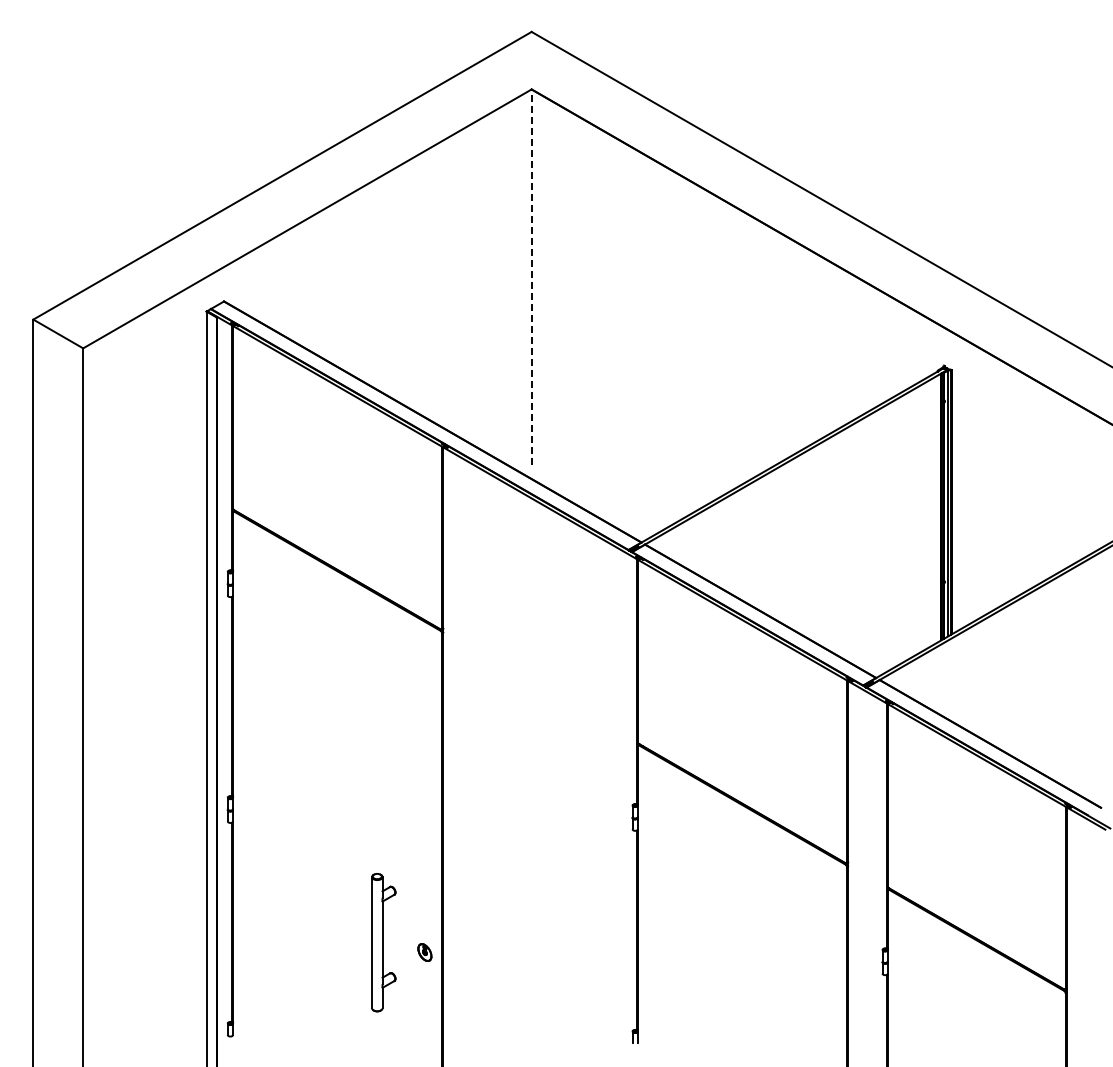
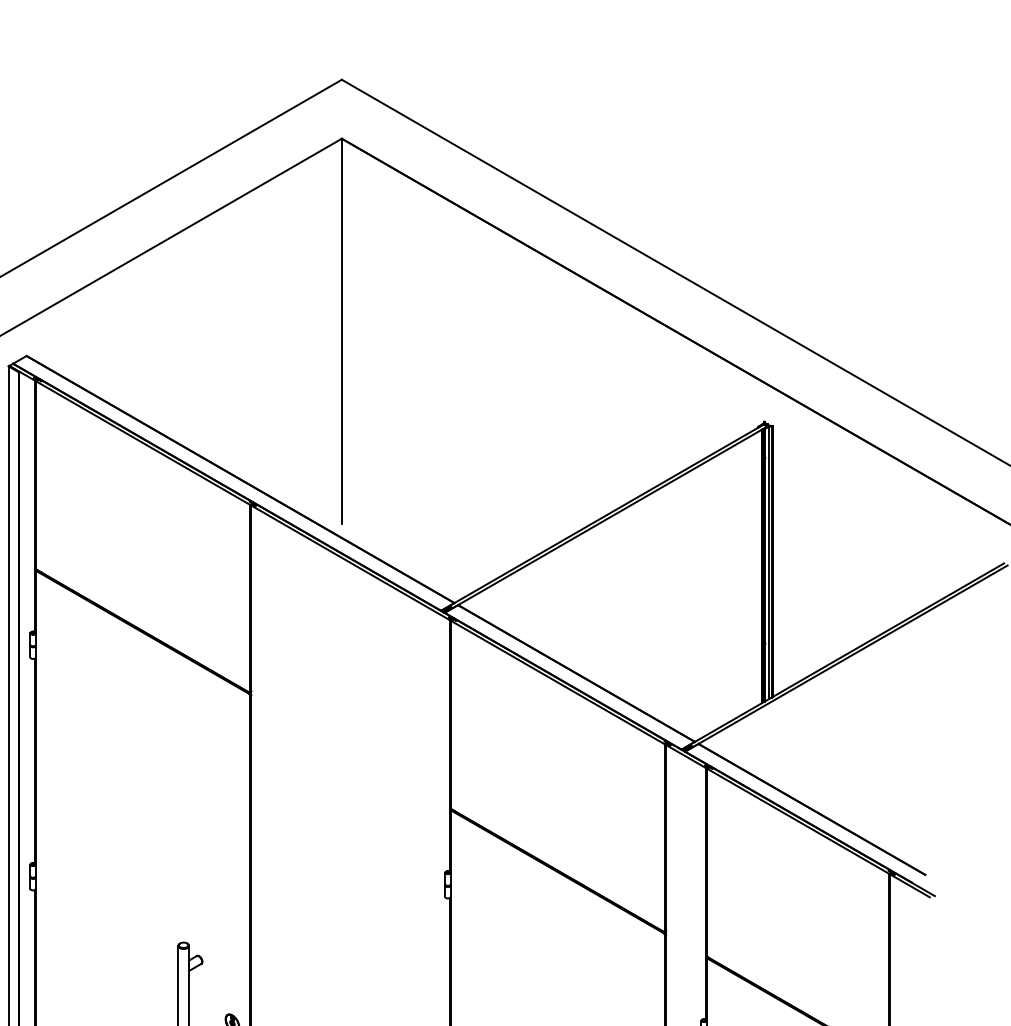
line: (531, 277) -> (341, 331), dashed -> solid

